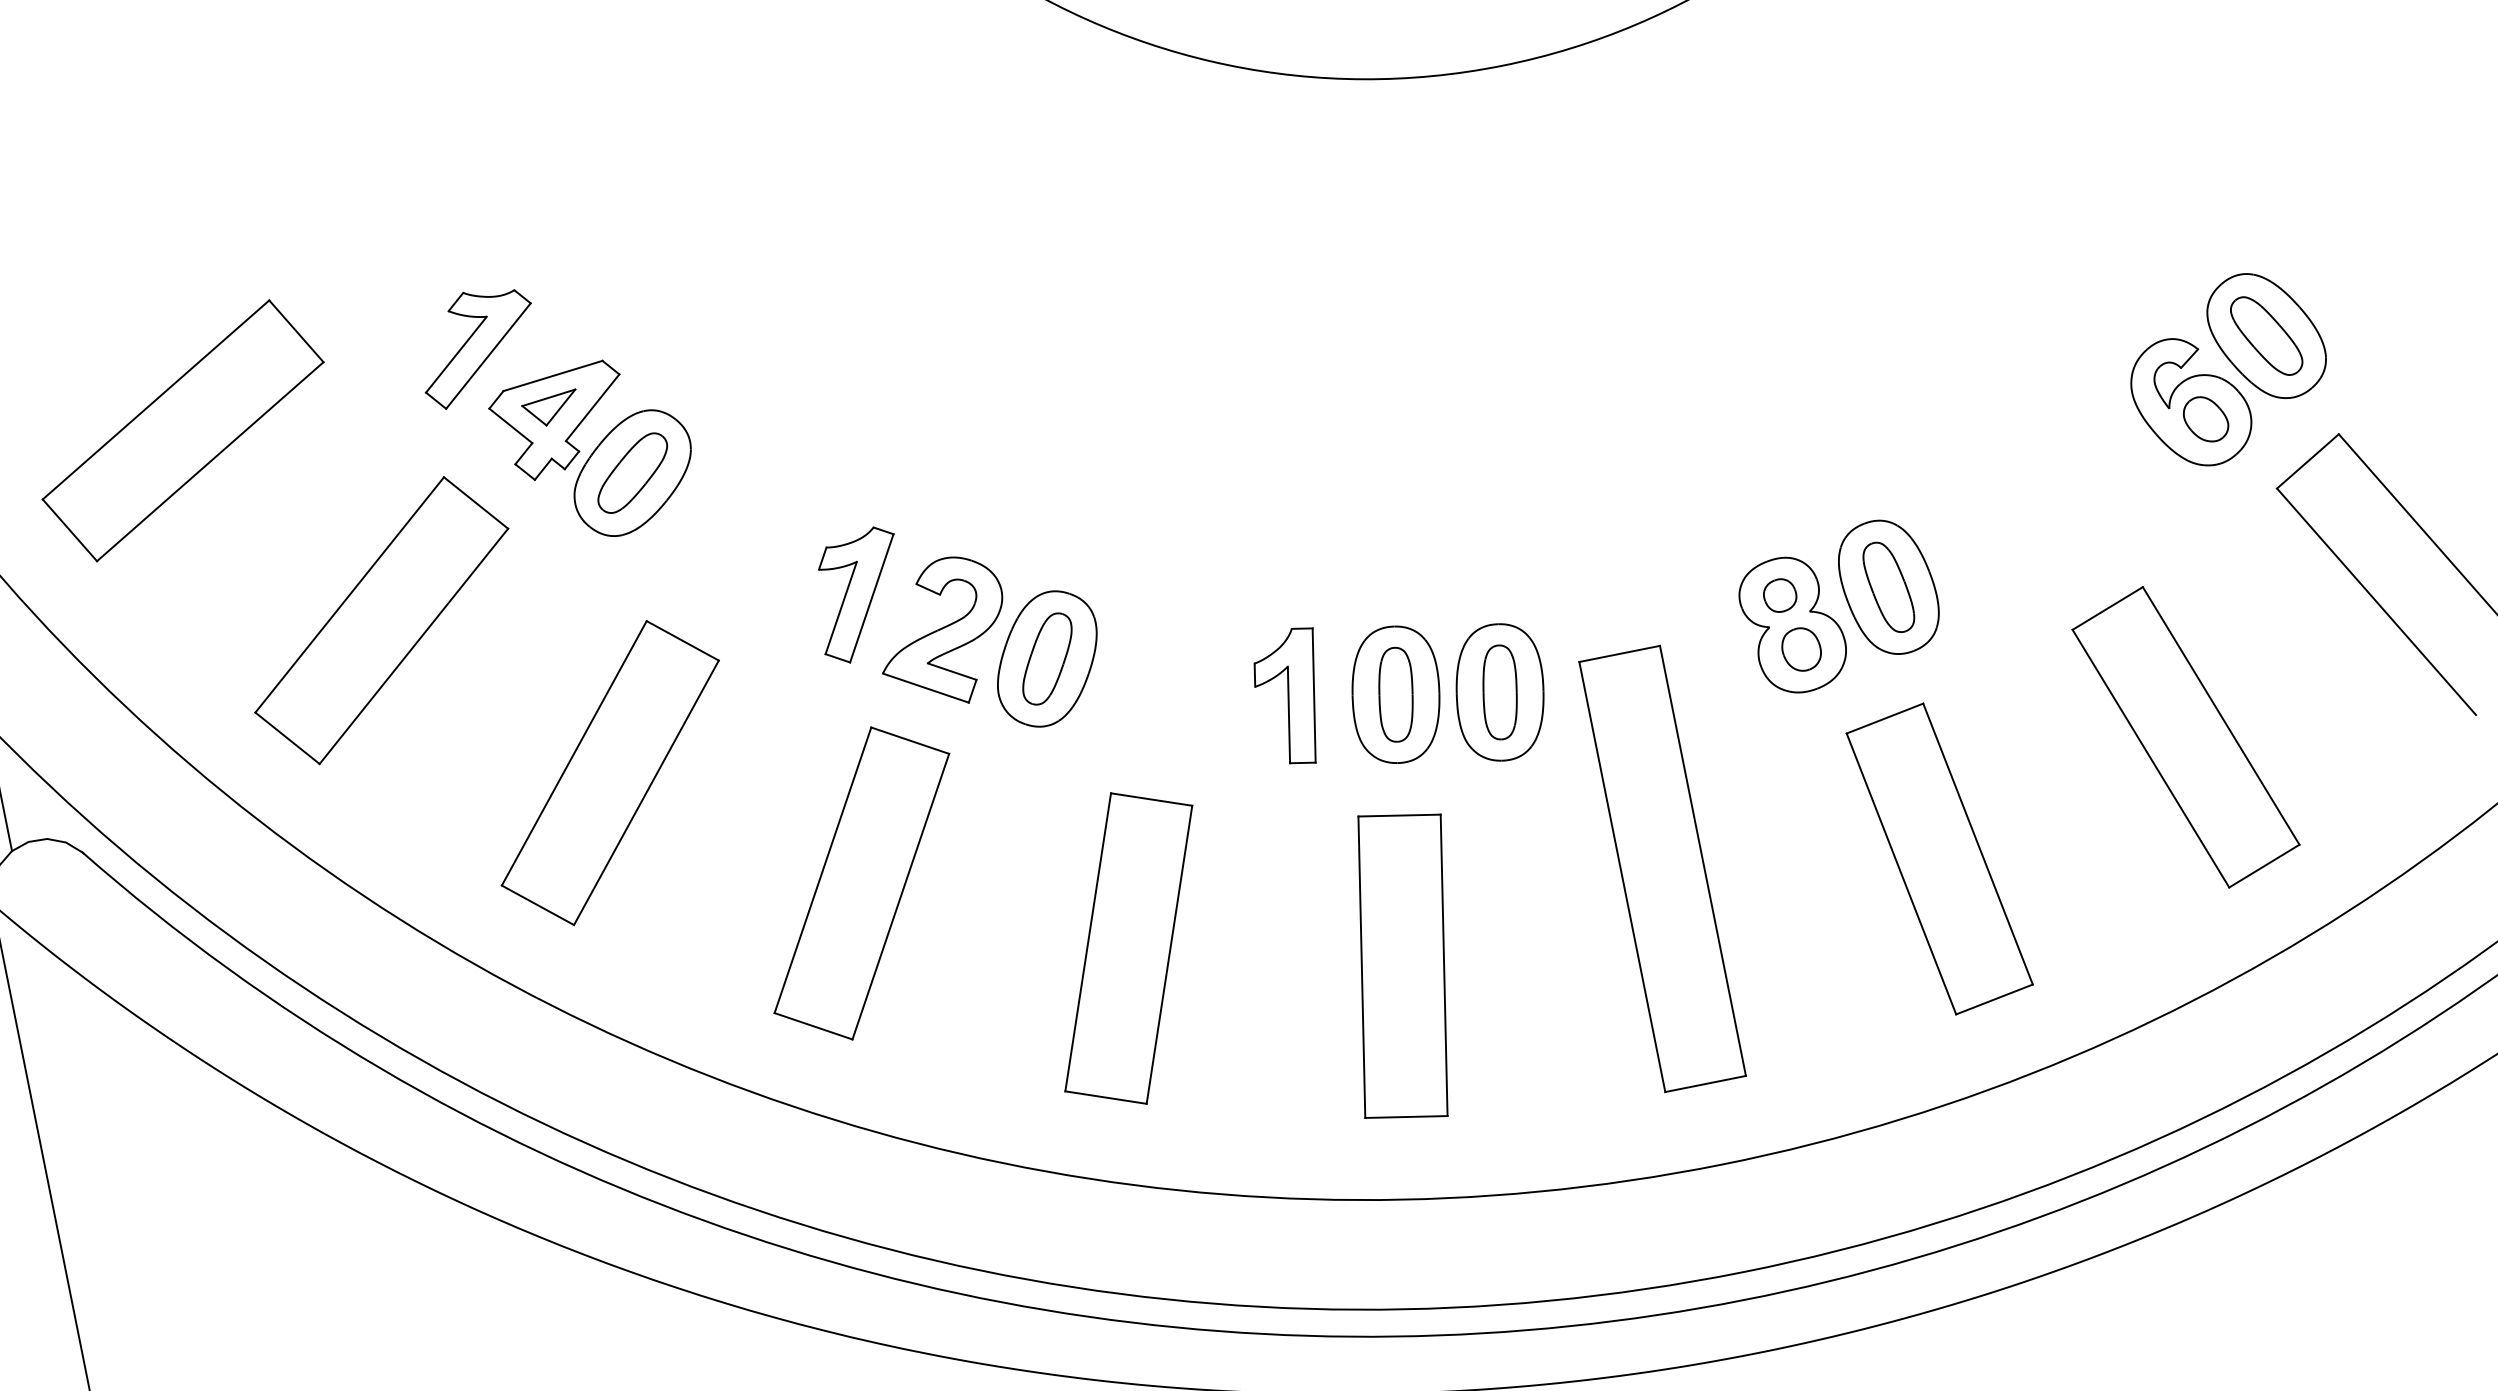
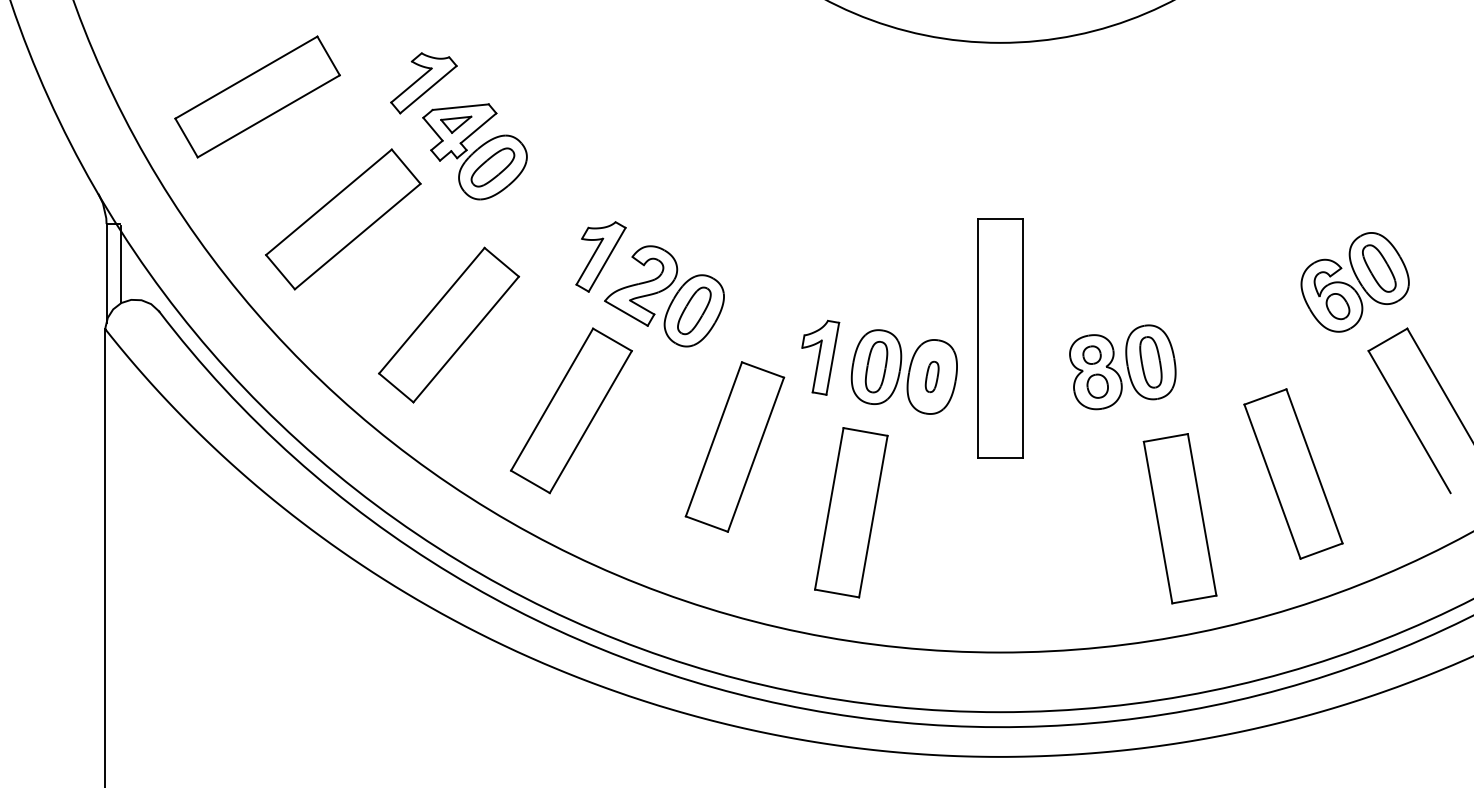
part: (1498, 691) -> (931, 376), size x0.6
part: (1938, 858) -> (1179, 518), moved
part: (1663, 868) -> (1000, 338), moved
part: (1127, 947) -> (734, 446), moved

